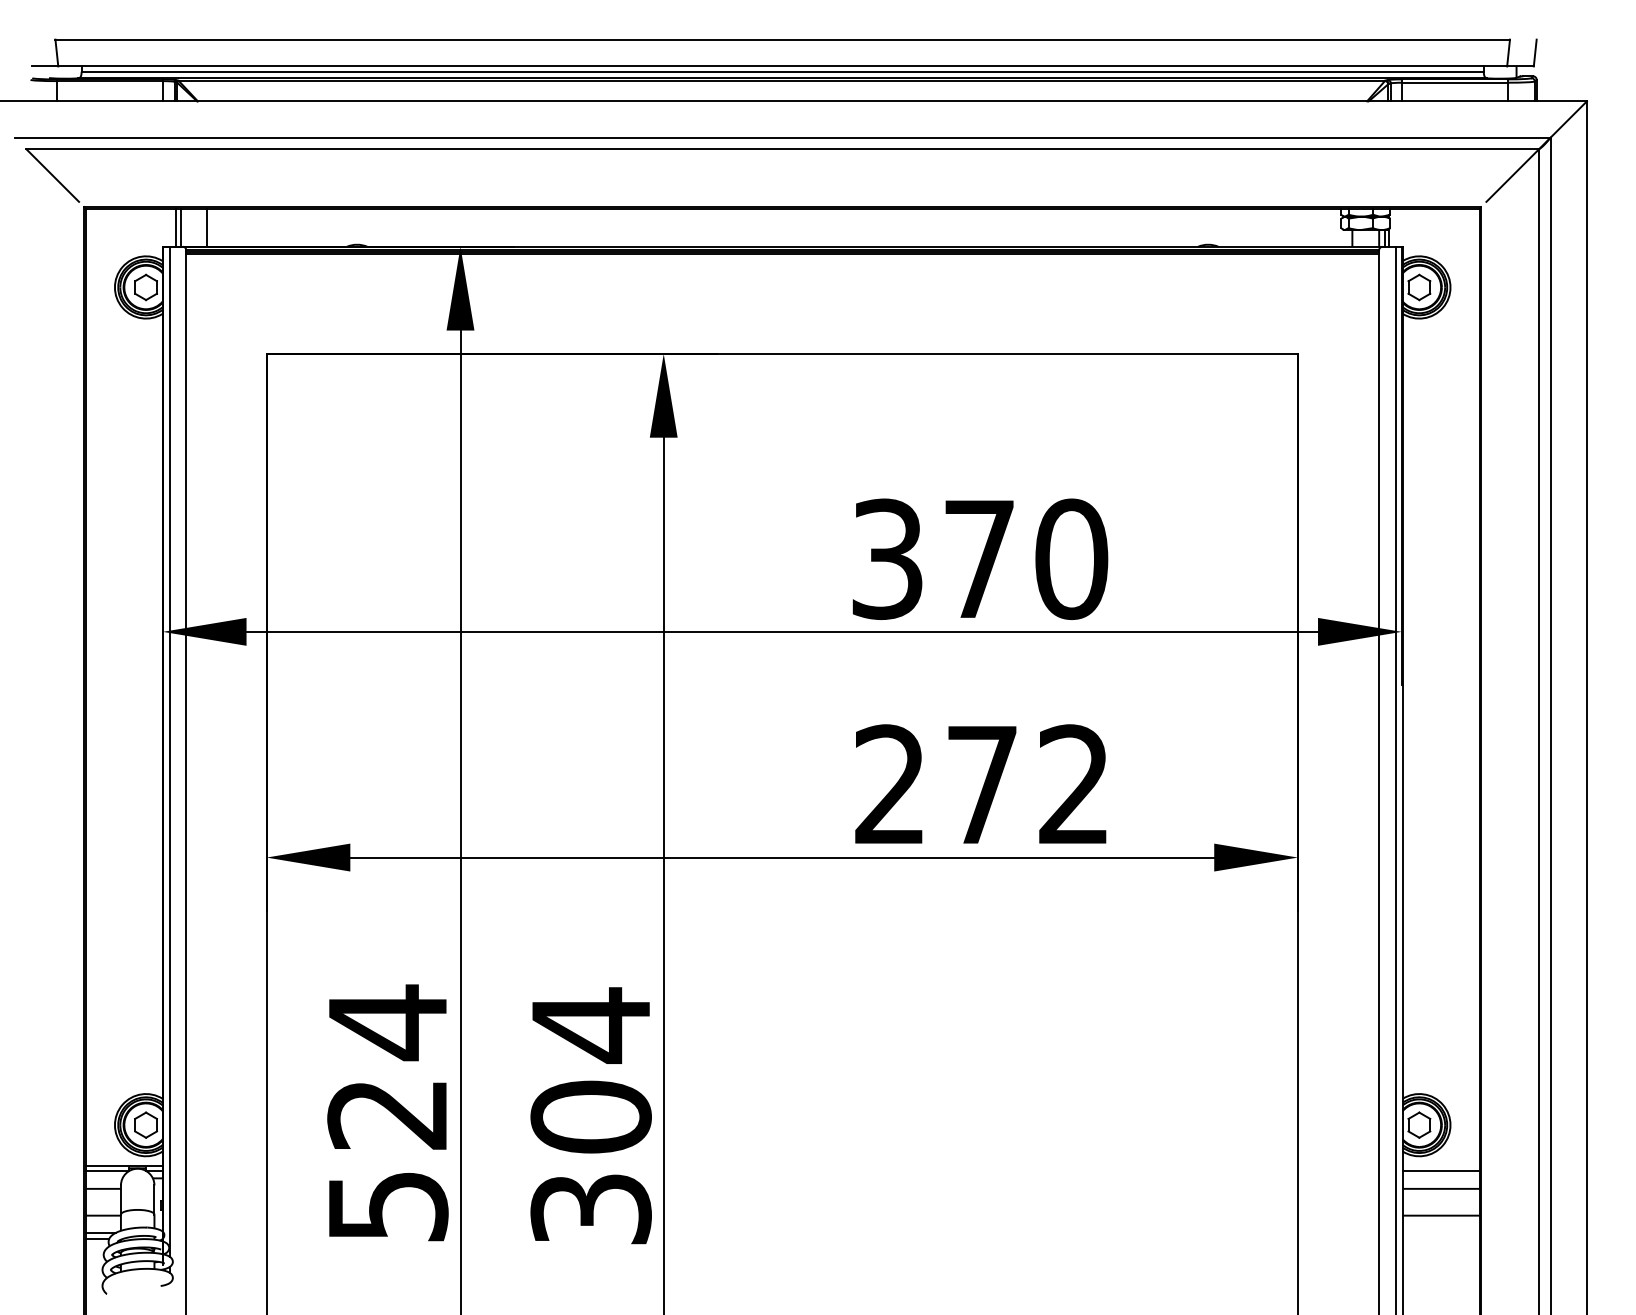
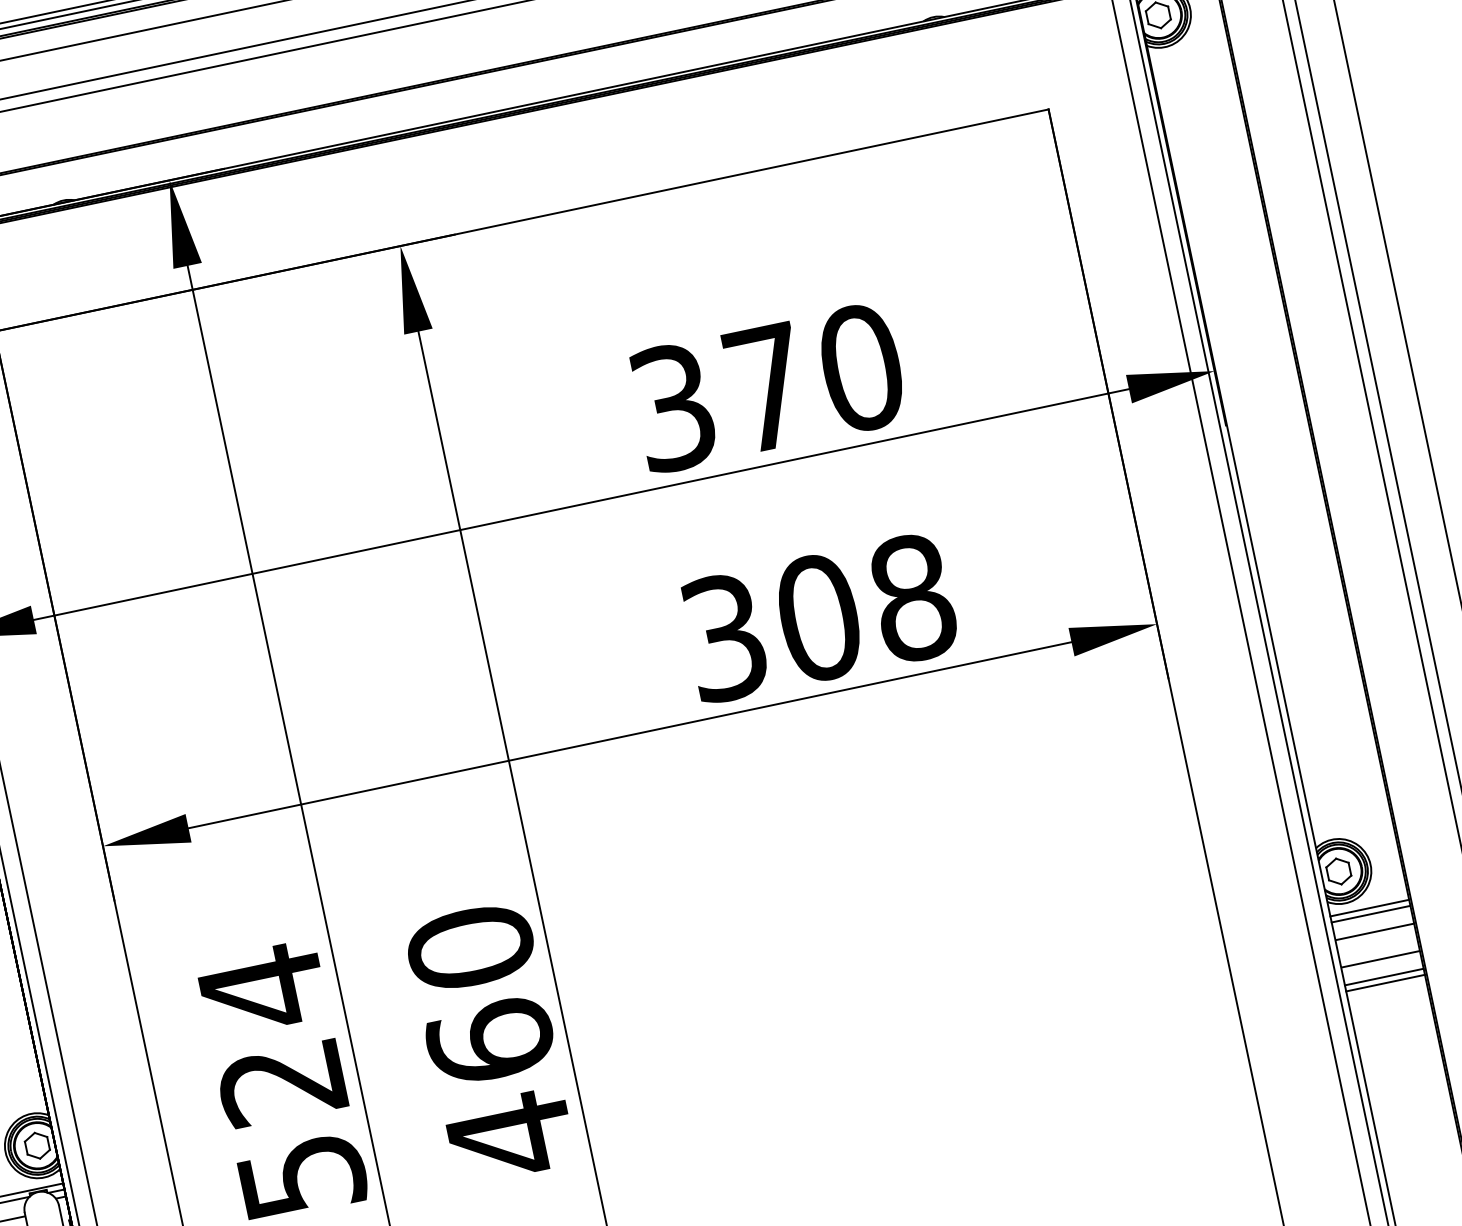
text: (982, 784) -> (818, 617), 272 -> 308
text: (590, 1117) -> (490, 1042), 304 -> 460
line: (1440, 1165) -> (1369, 908), added
line: (1440, 1233) -> (1383, 977), added
line: (1440, 1238) -> (1384, 982), added

